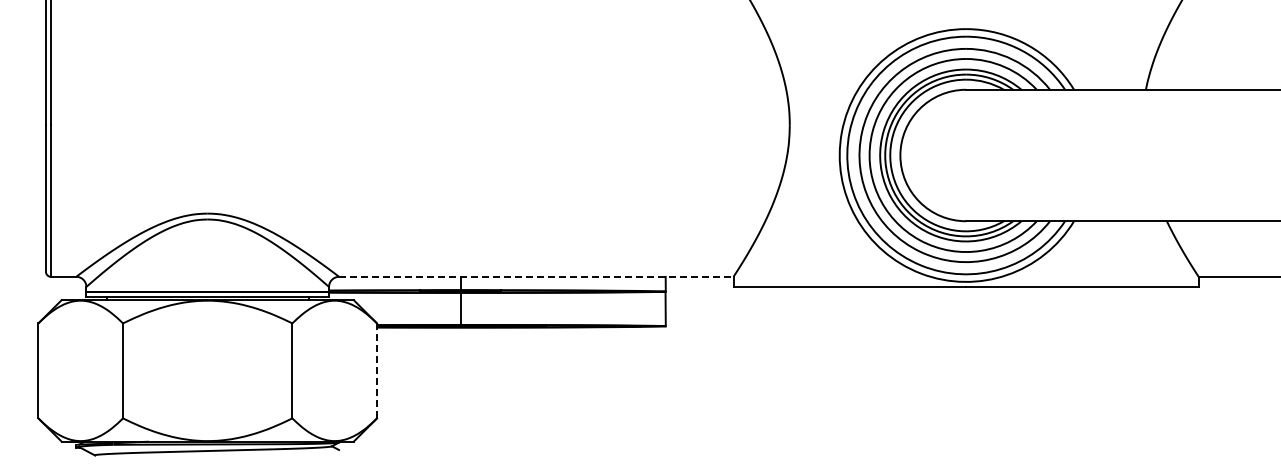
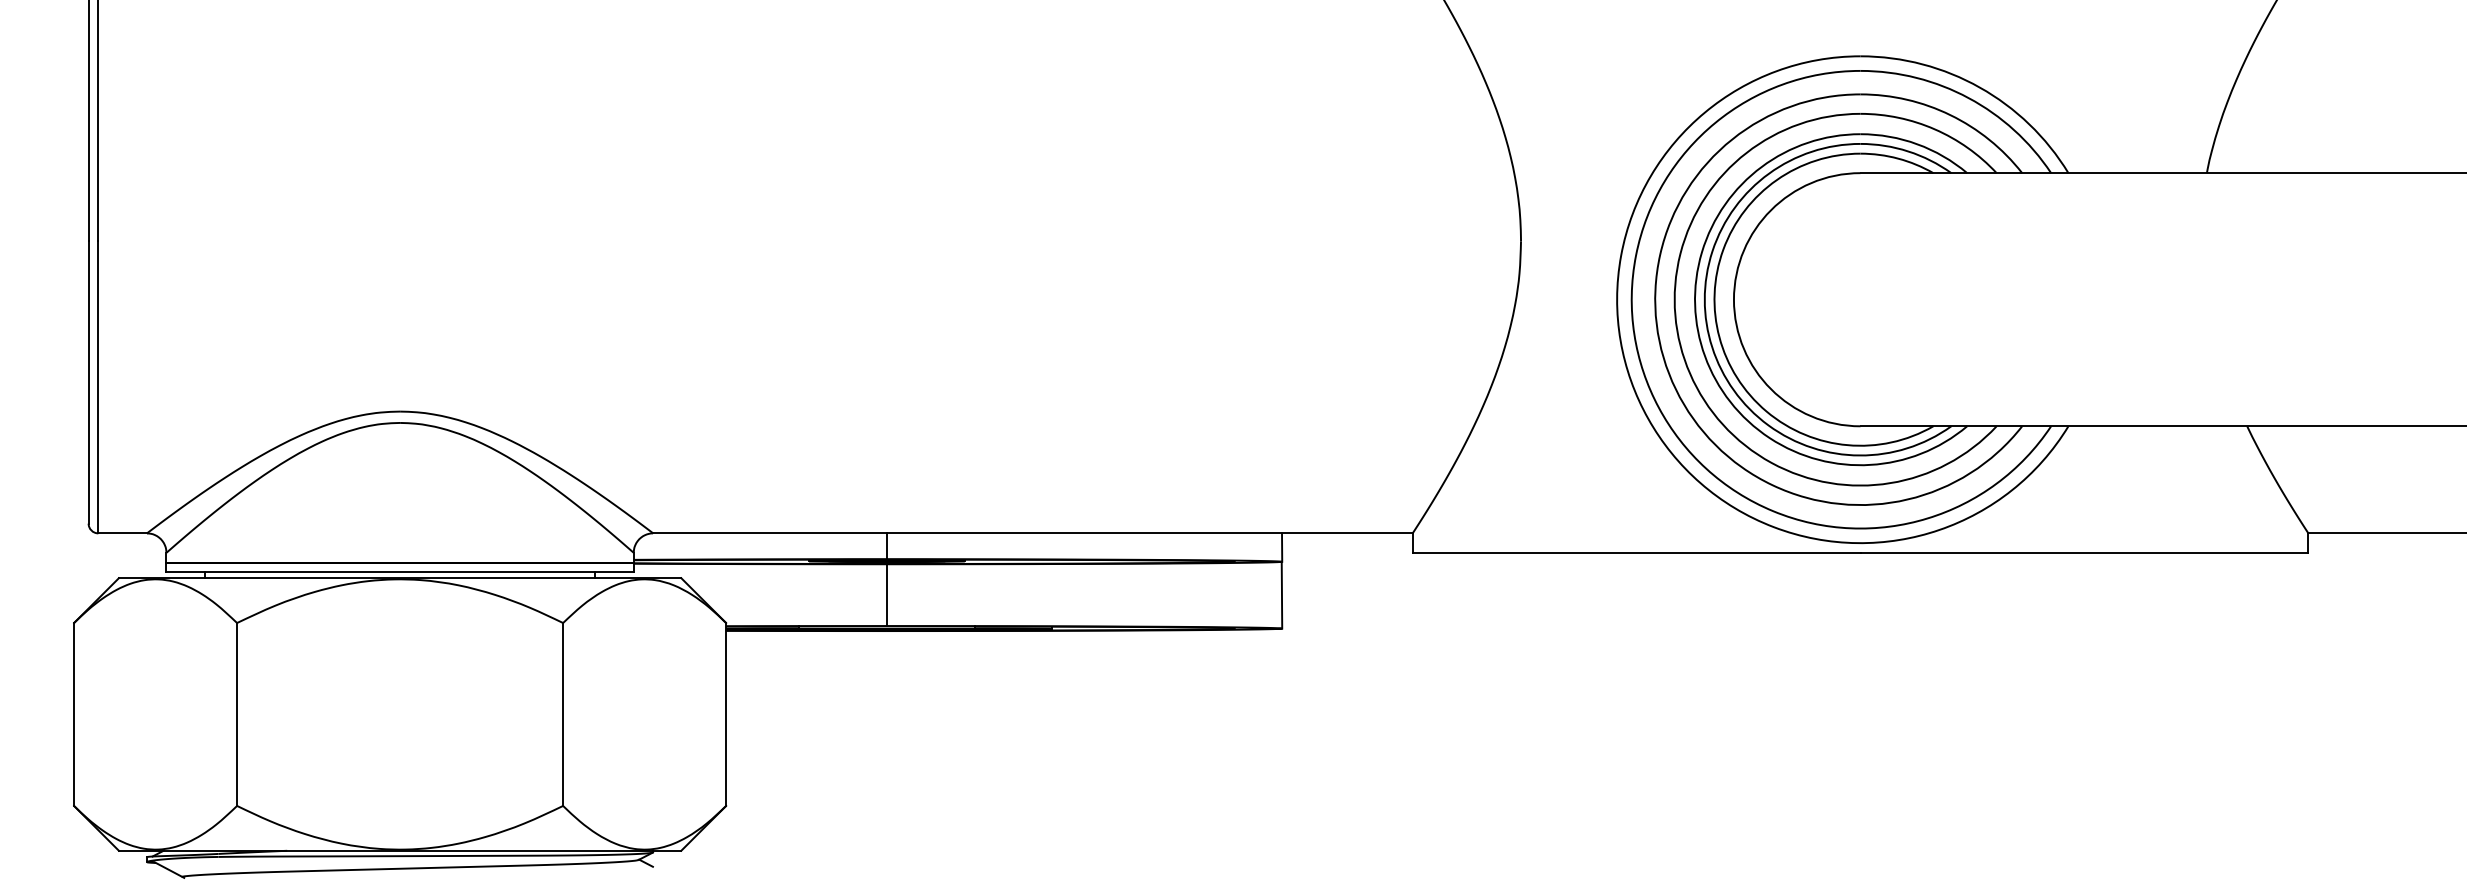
line: (536, 276) -> (1033, 532), dashed -> solid
line: (377, 371) -> (727, 715), dashed -> solid

